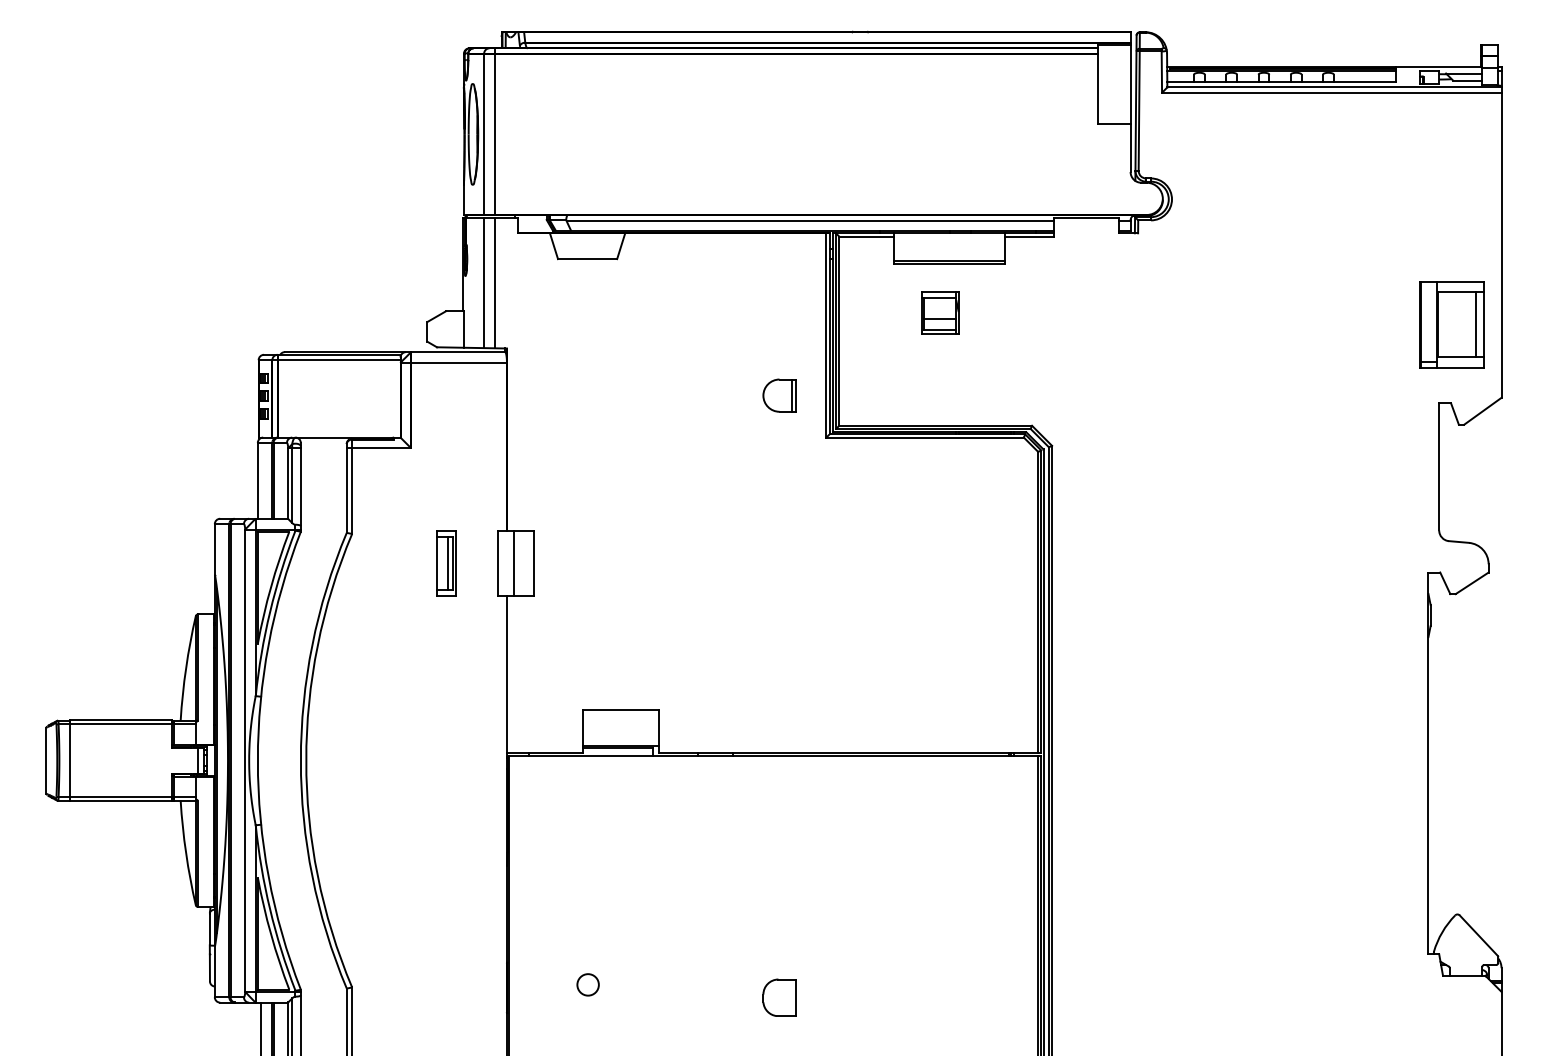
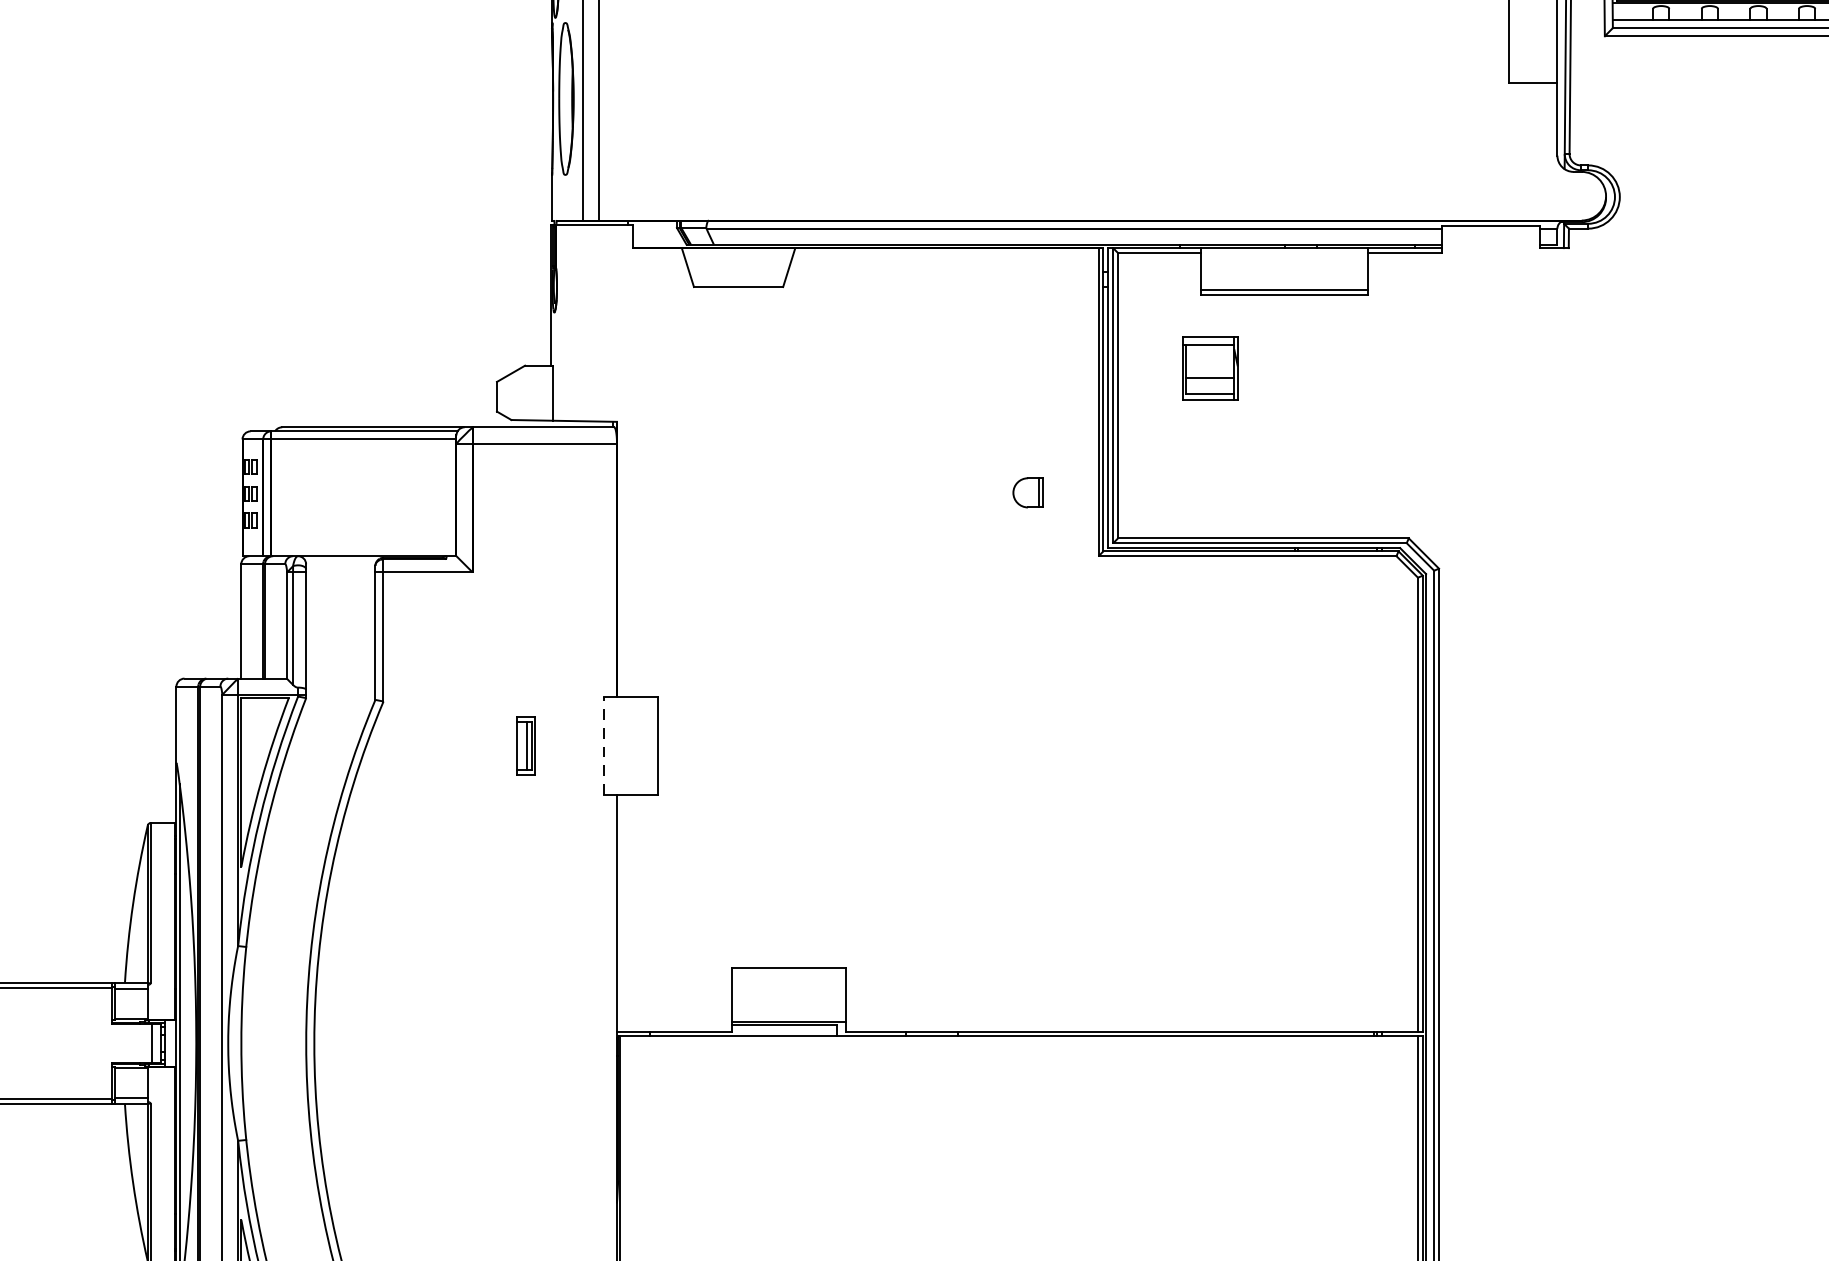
line: (484, 283) -> (583, 323), removed
line: (494, 283) -> (598, 323), removed
part: (940, 312) -> (1210, 367), moved
part: (779, 395) -> (1027, 492), size x0.6
line: (498, 562) -> (604, 744), solid -> dashed
part: (446, 563) -> (525, 746), size x0.6
line: (513, 563) -> (626, 746), removed

